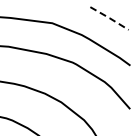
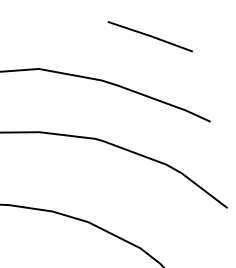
line: (109, 18) -> (150, 36), dashed -> solid

